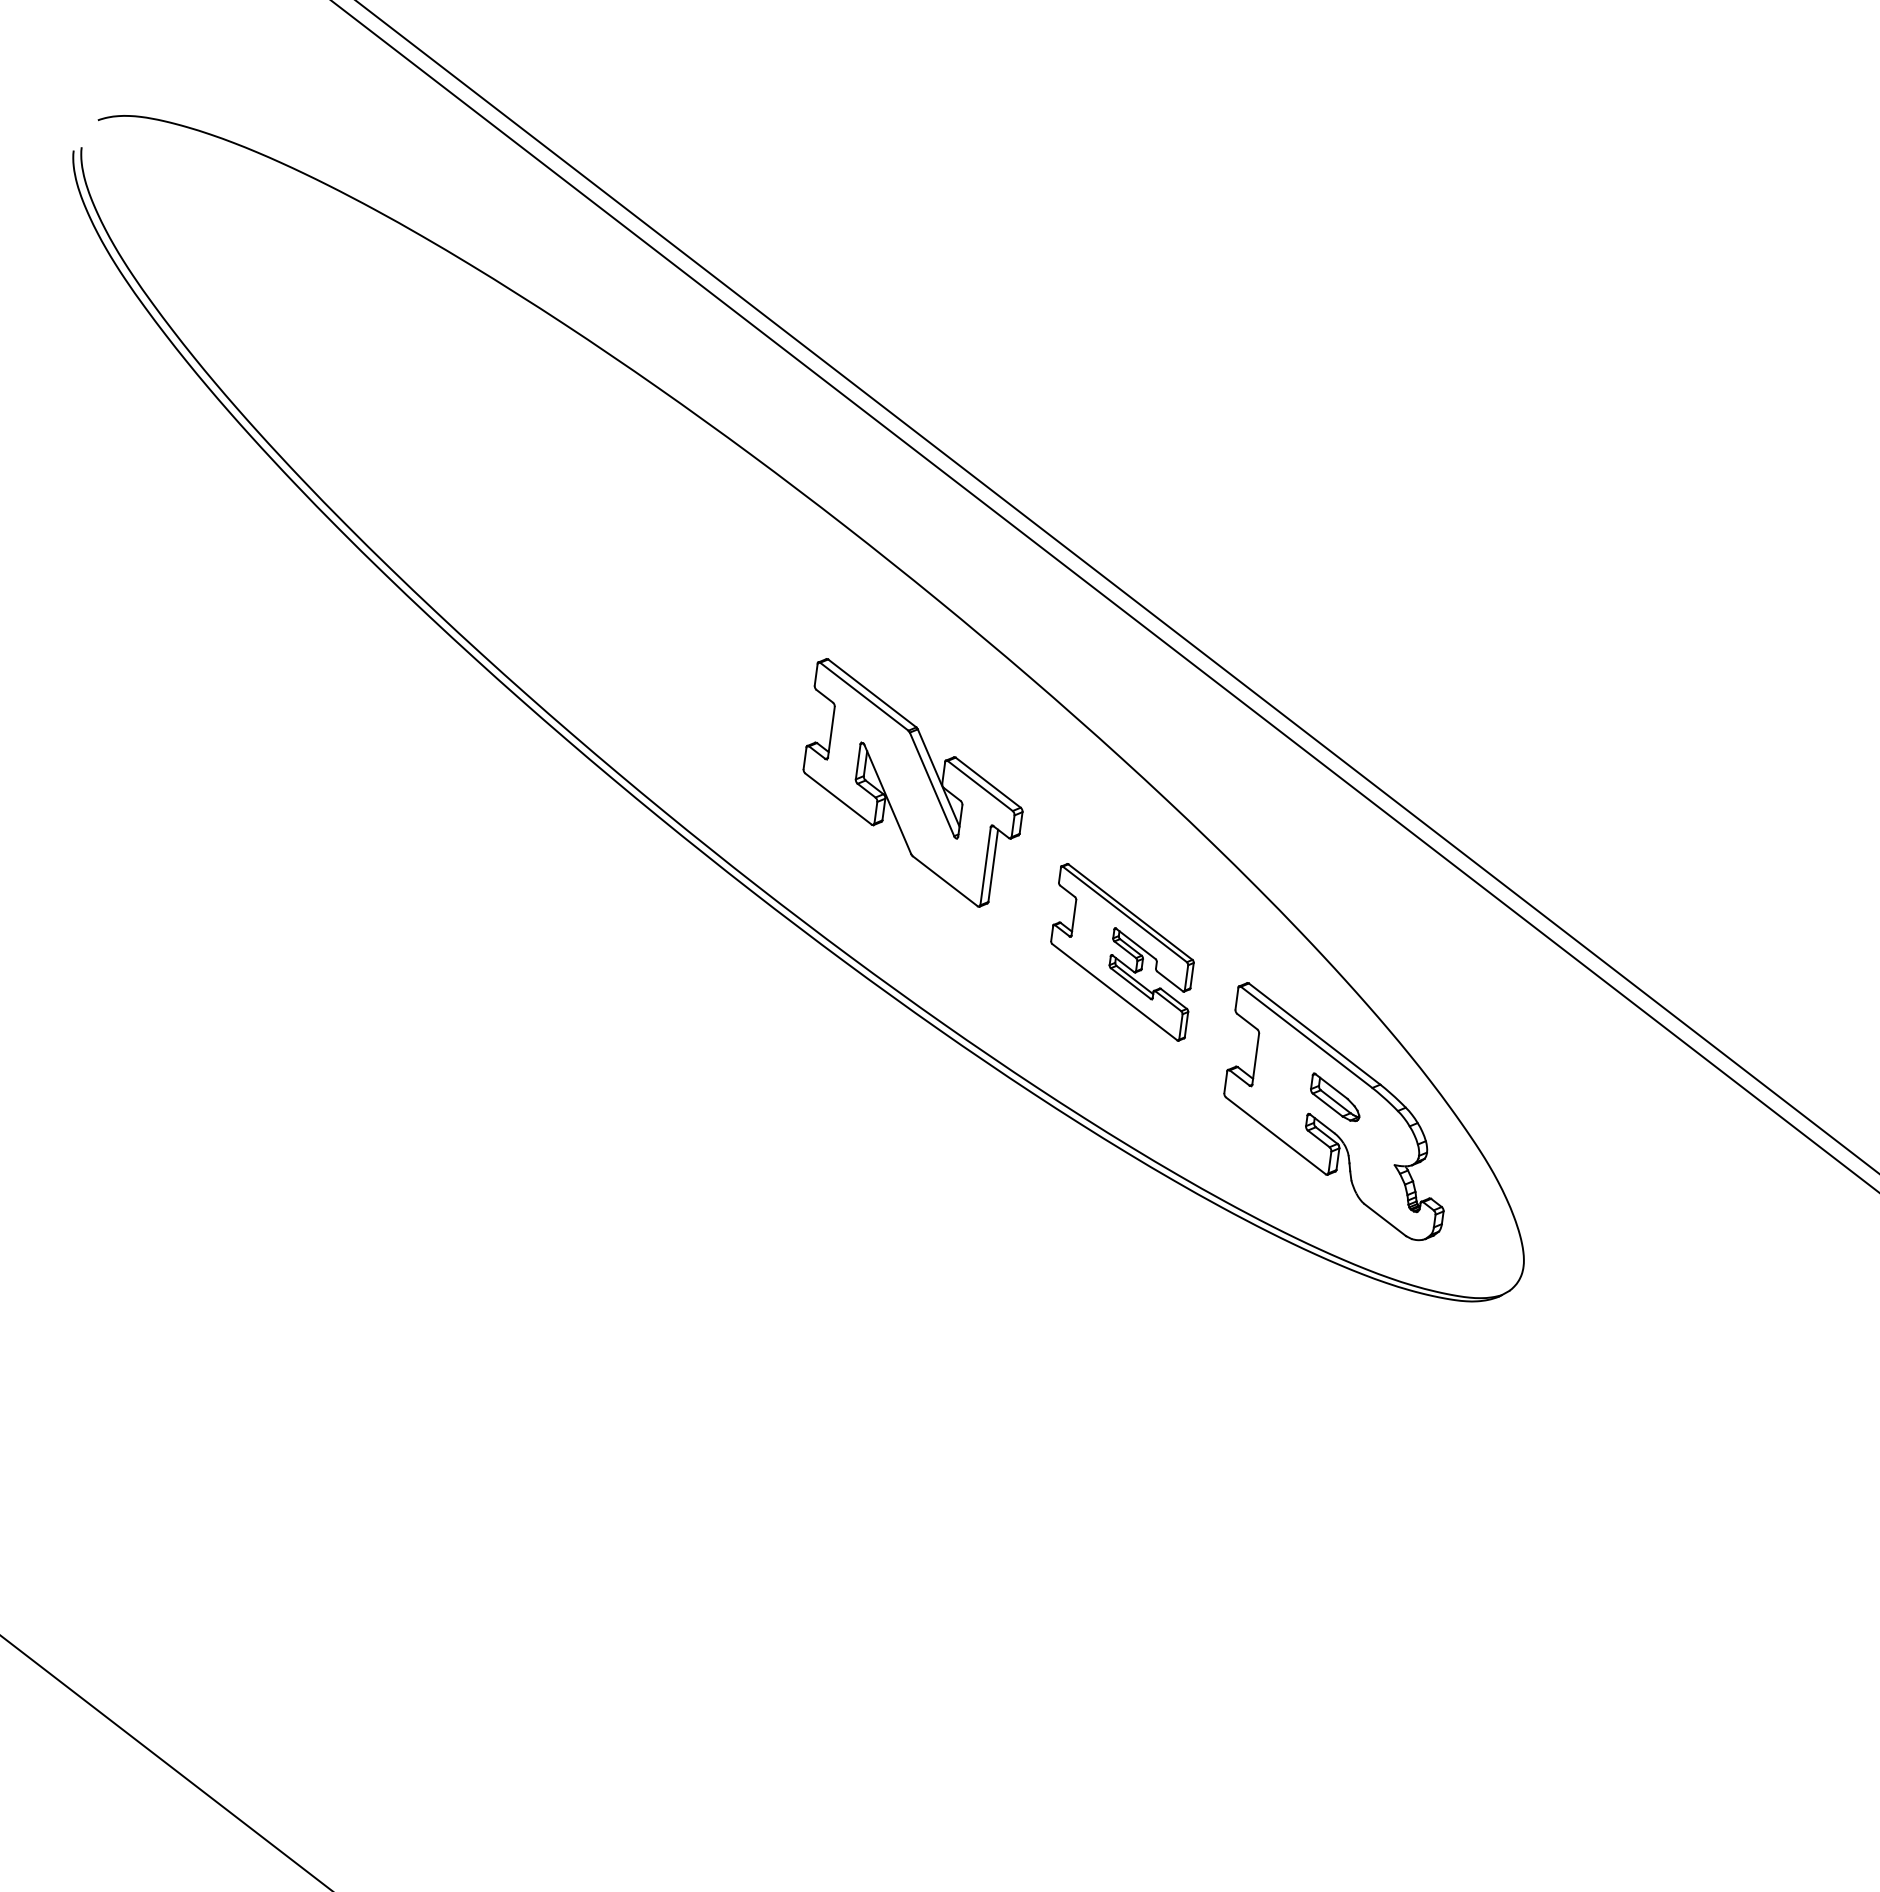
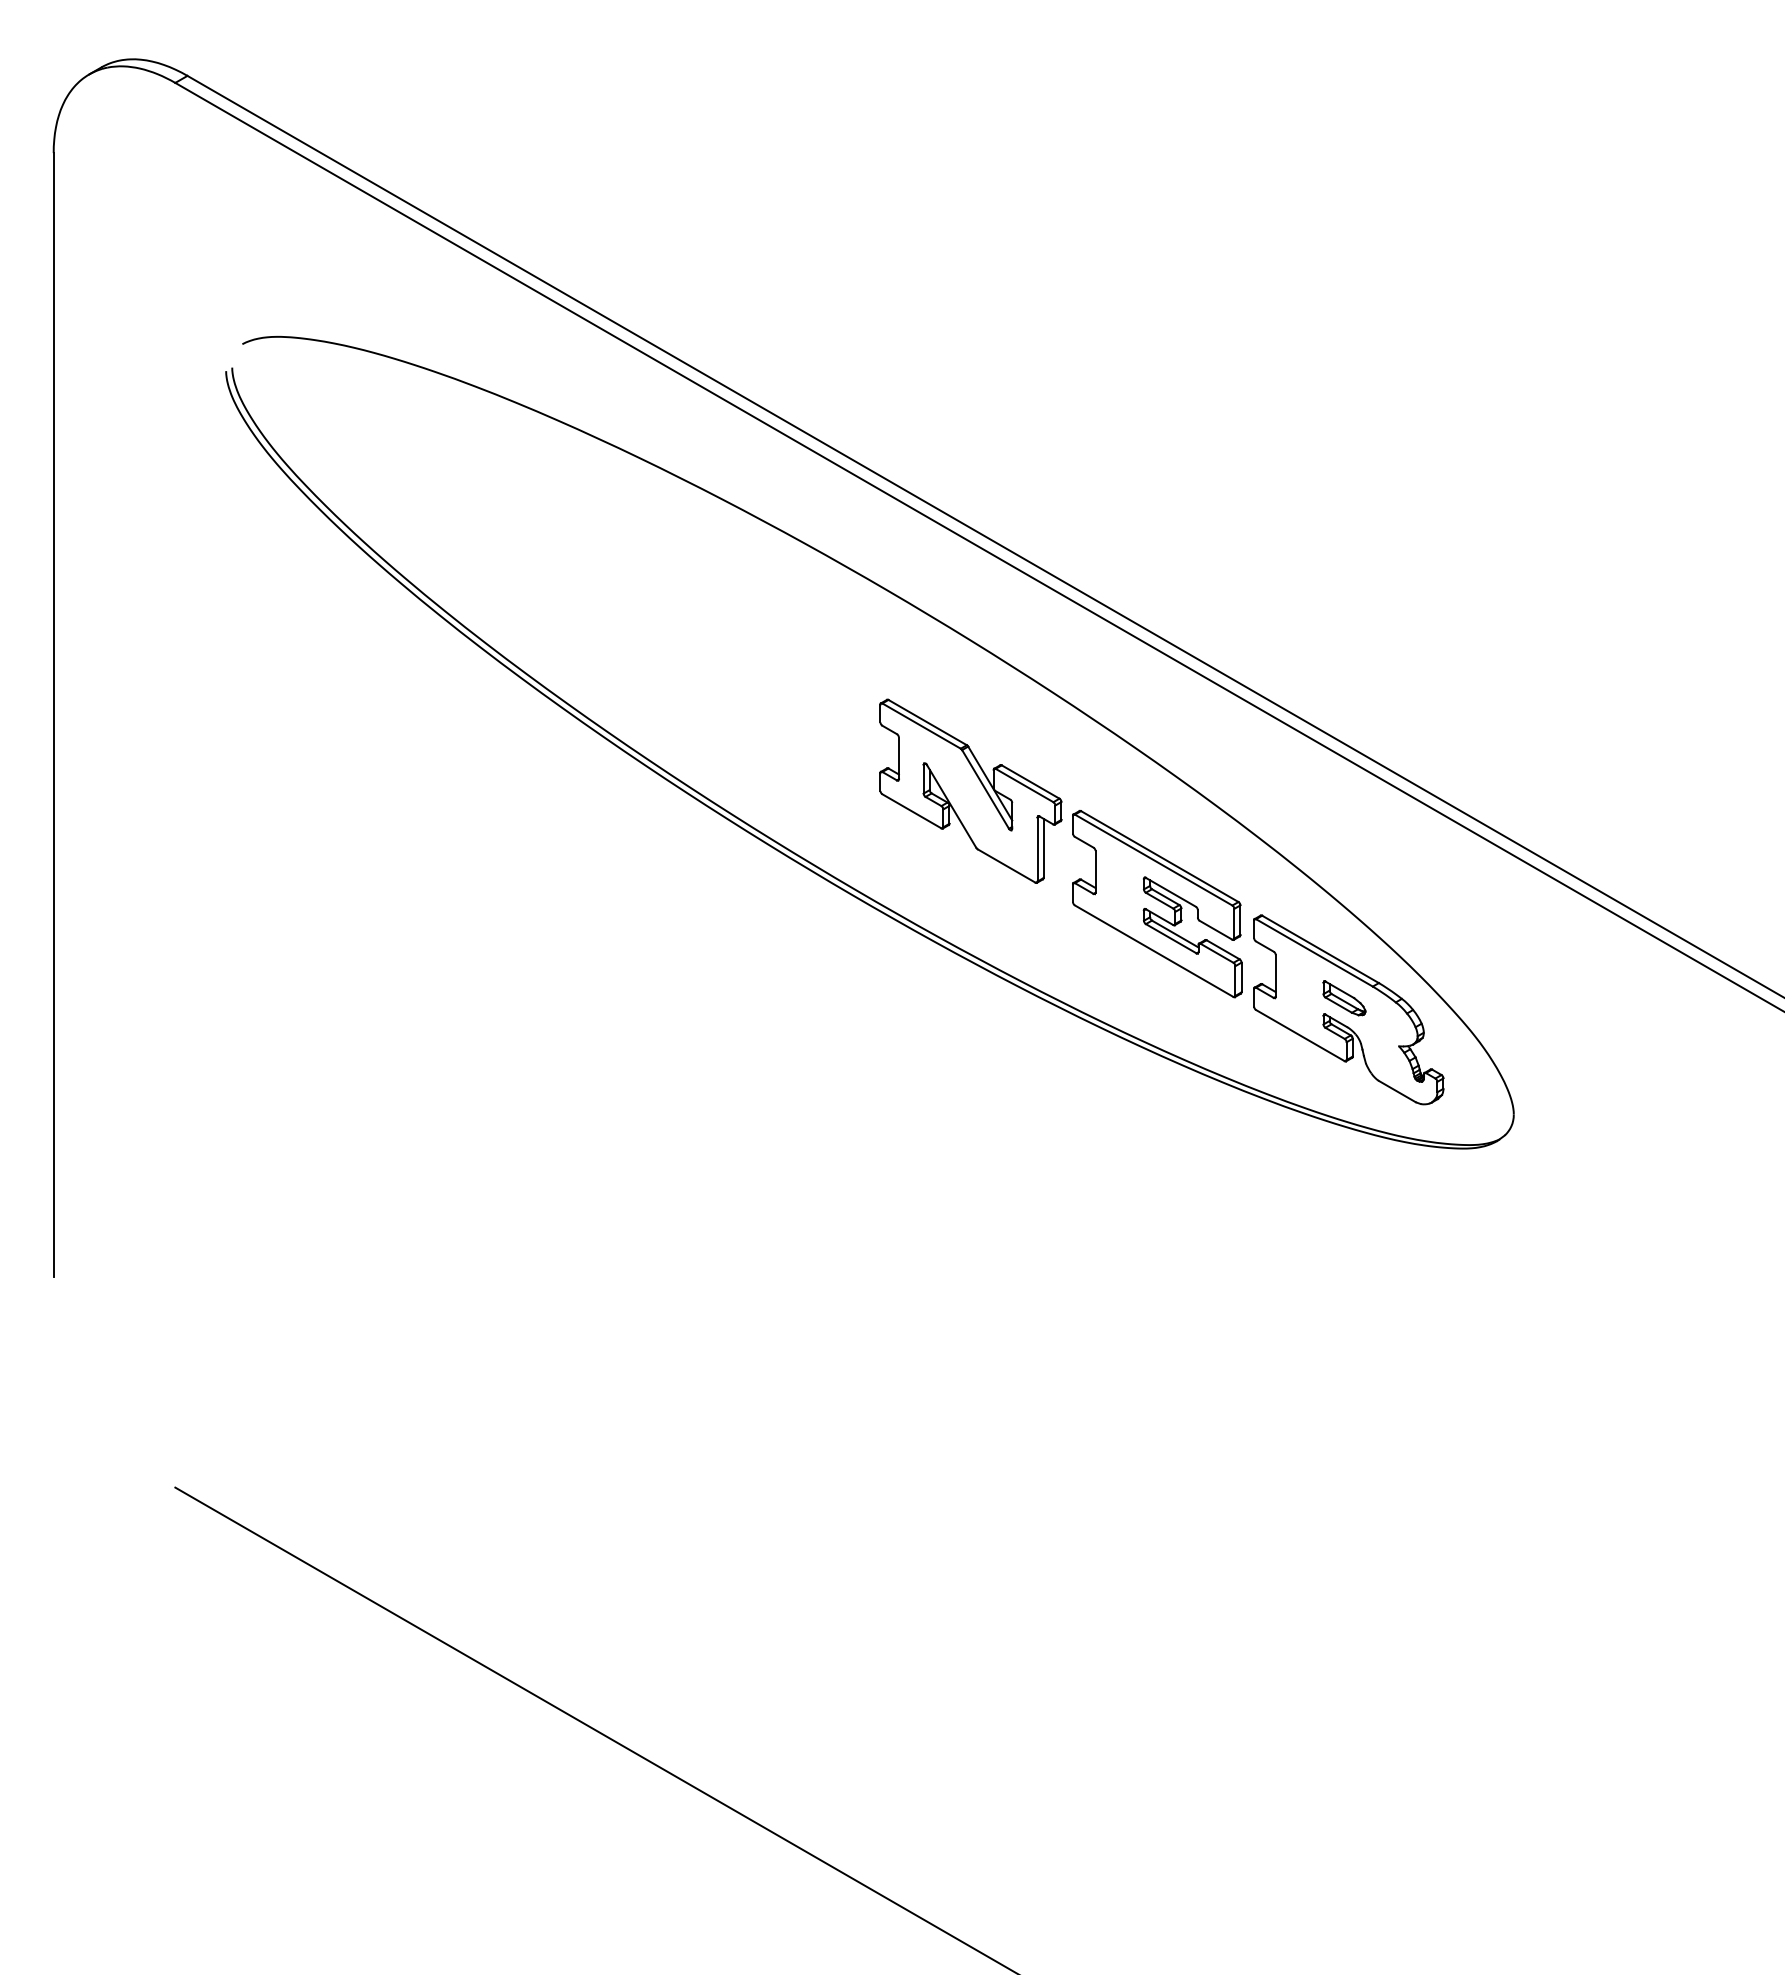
part: (1123, 952) -> (1157, 904), size x1.43

